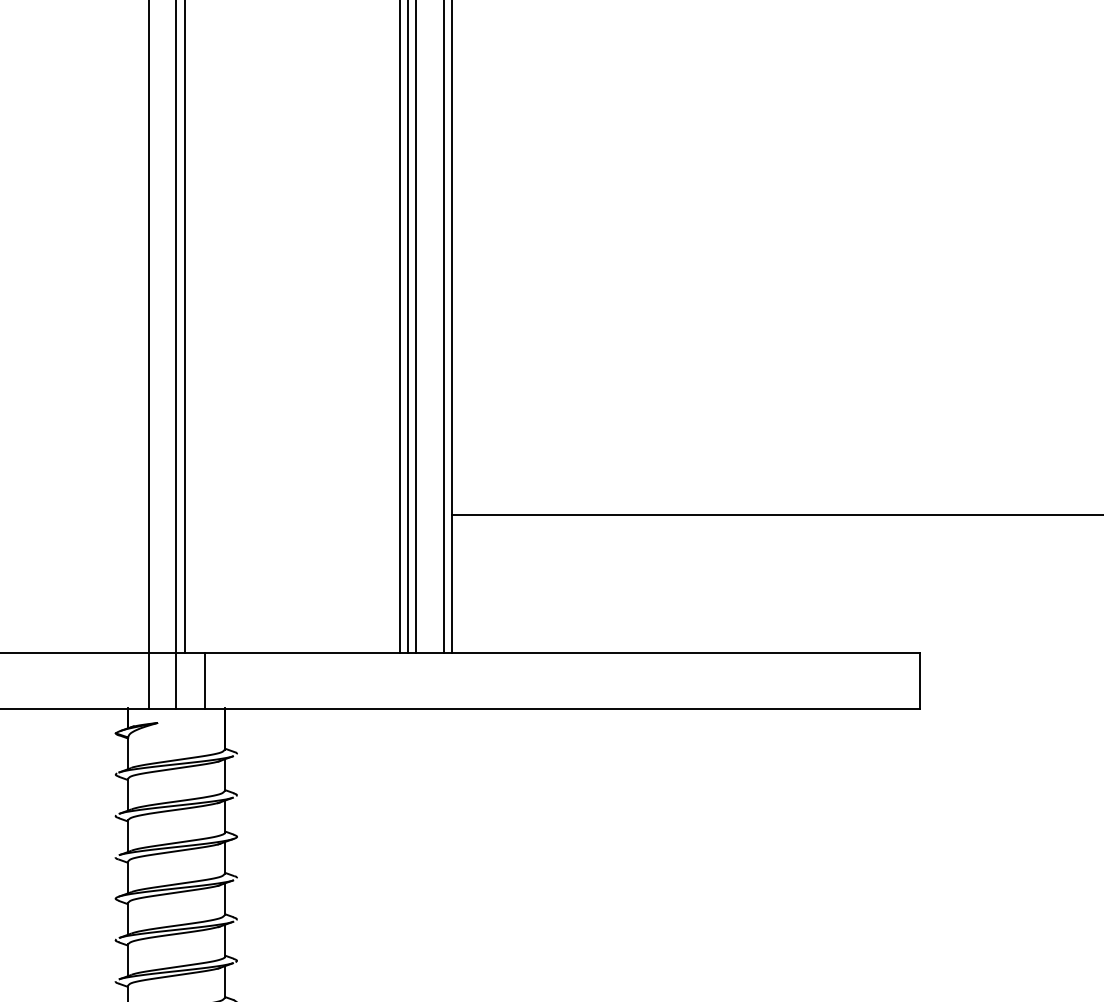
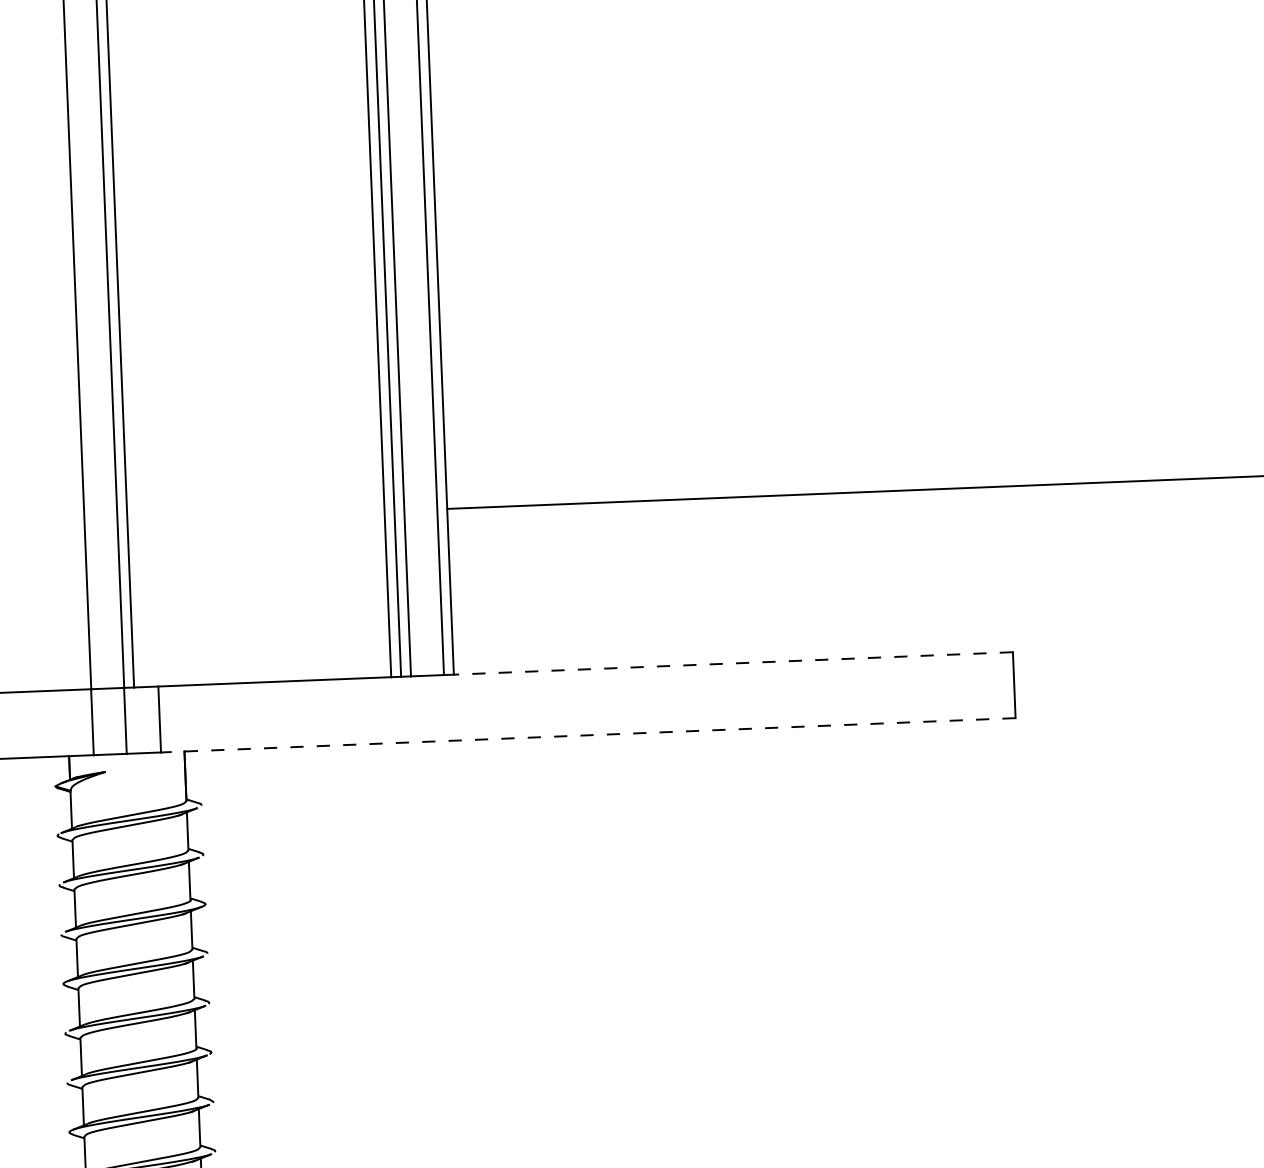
line: (686, 653) -> (733, 663), solid -> dashed
line: (562, 708) -> (588, 735), solid -> dashed

